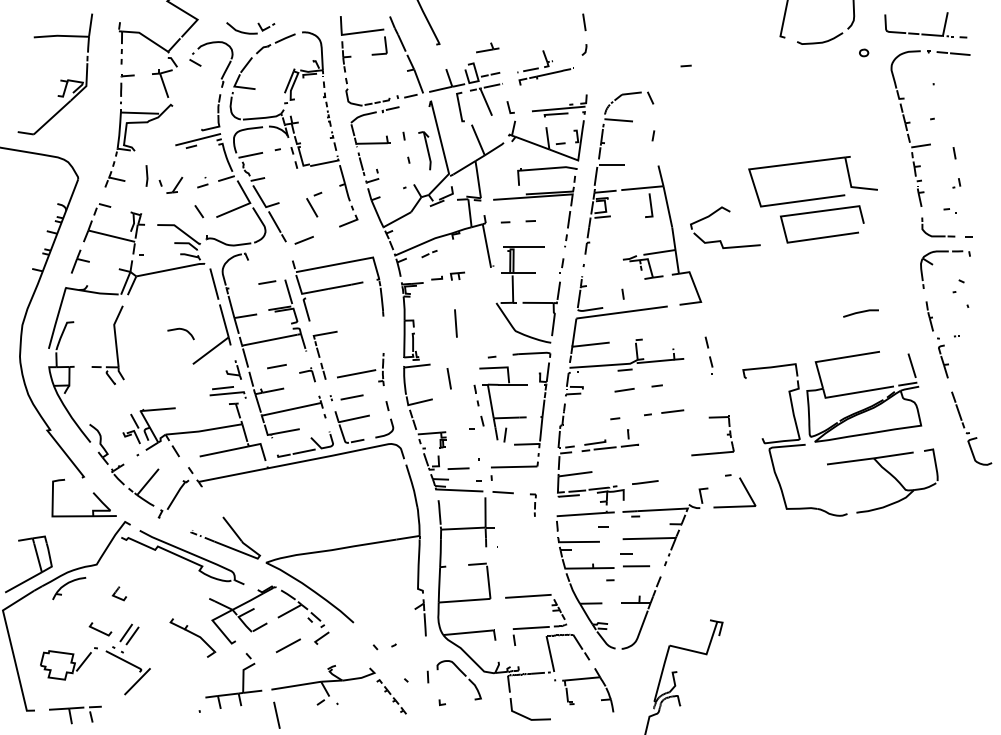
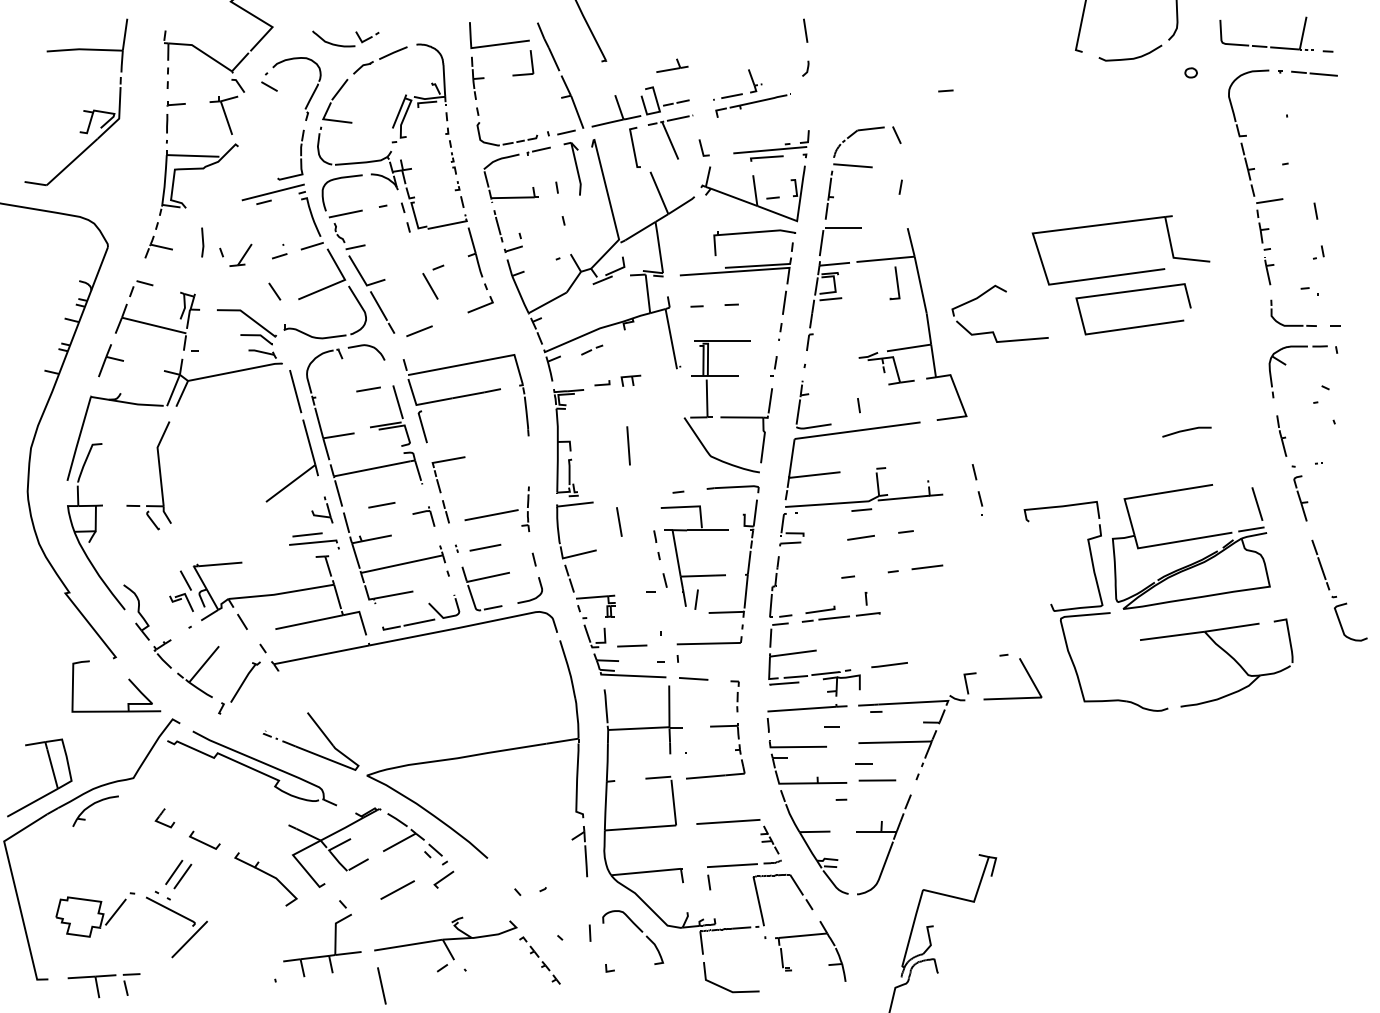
part: (424, 150) -> (572, 168), moved
curve: (180, 329) -> (366, 346), moved
part: (727, 434) -> (735, 750), moved
line: (98, 630) -> (202, 841), moved

